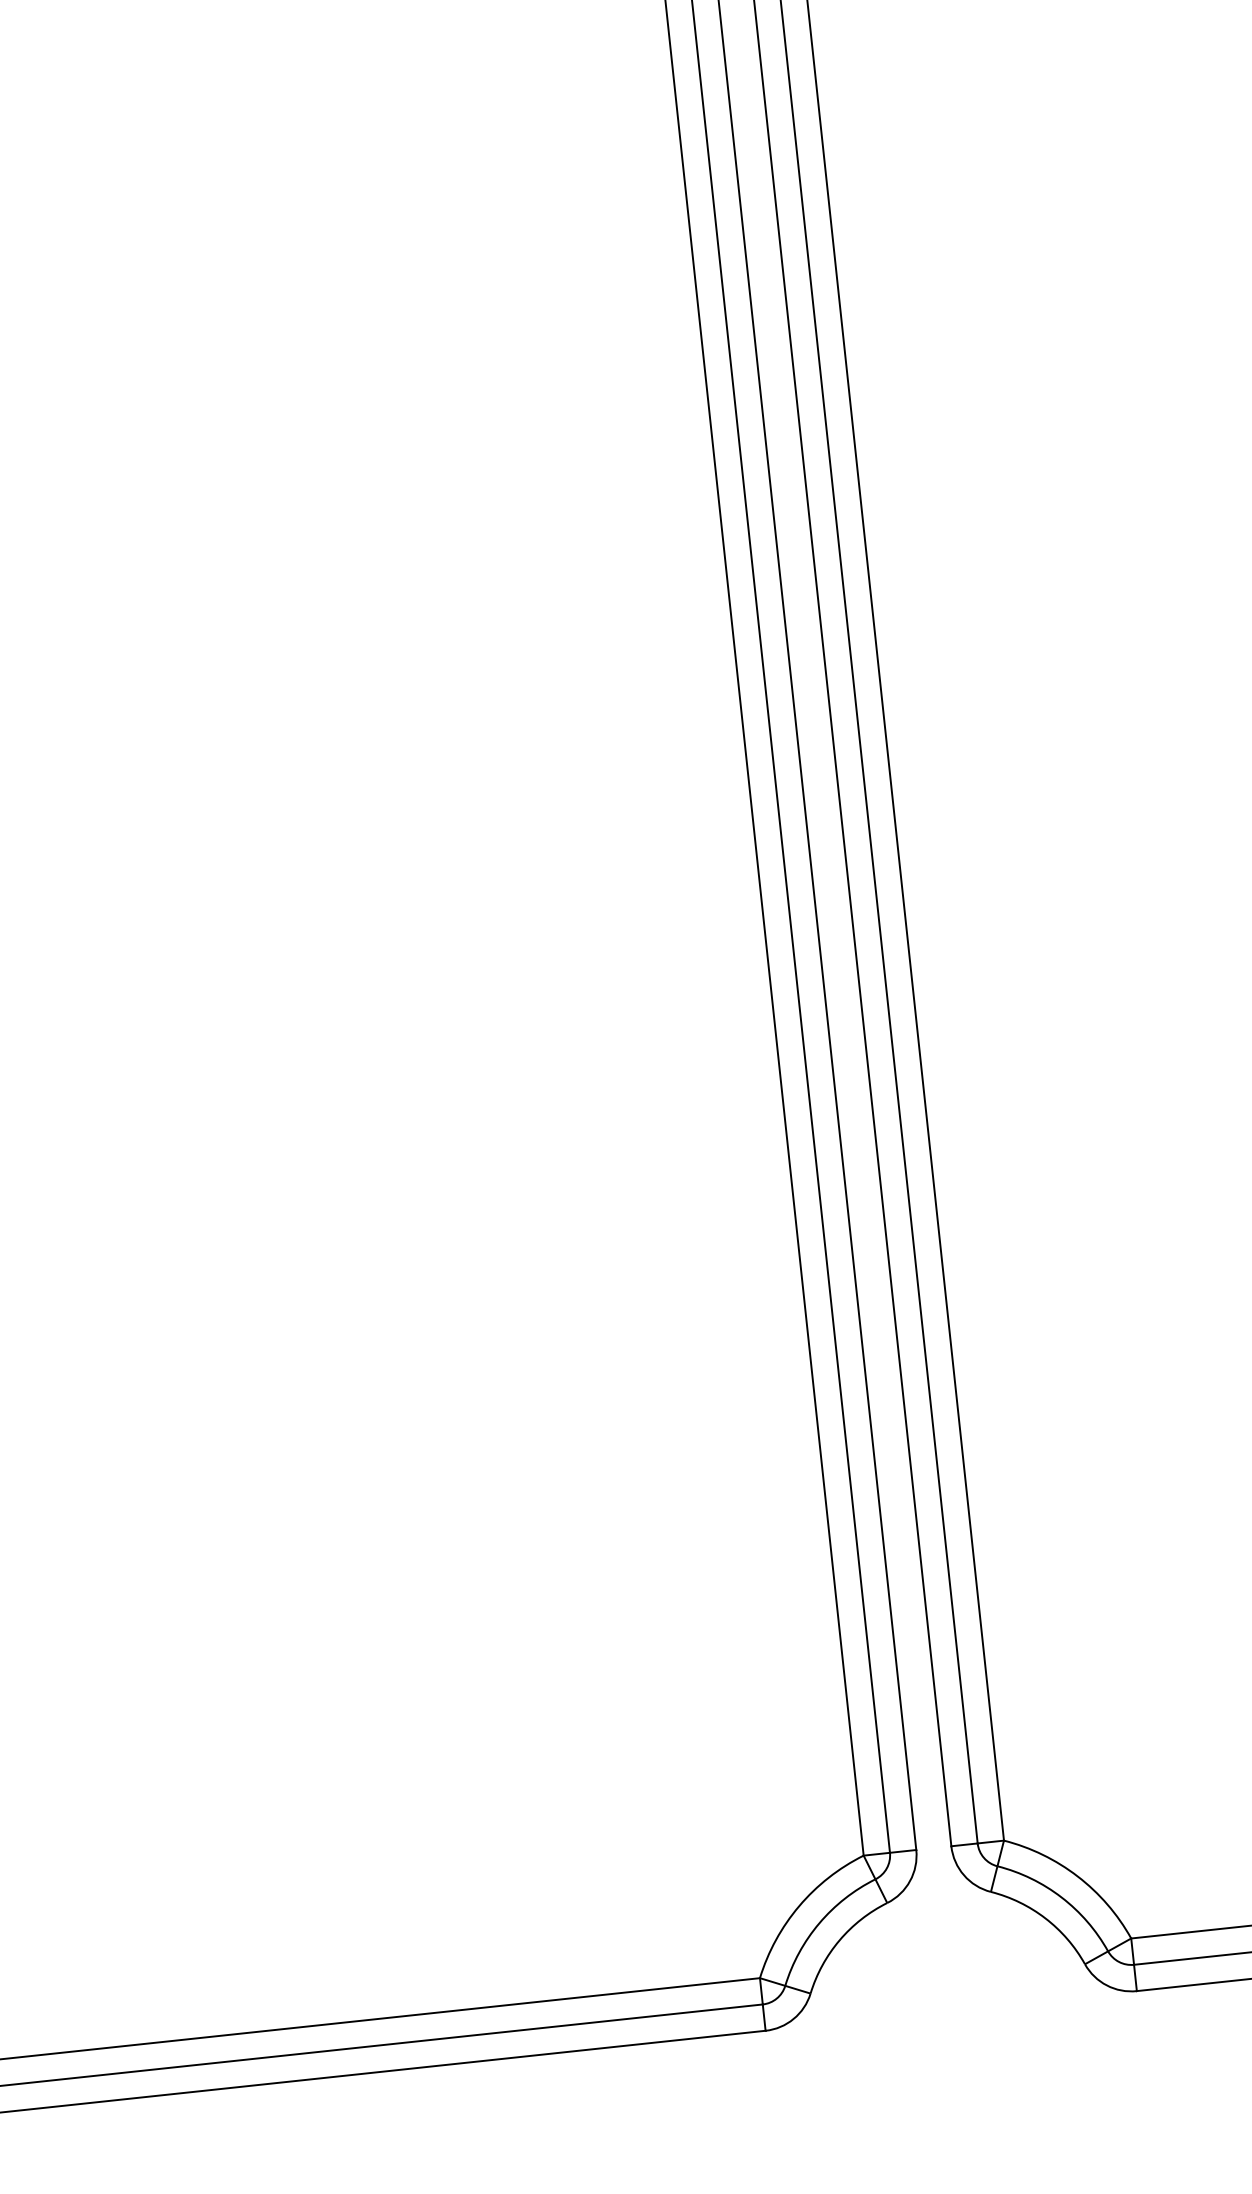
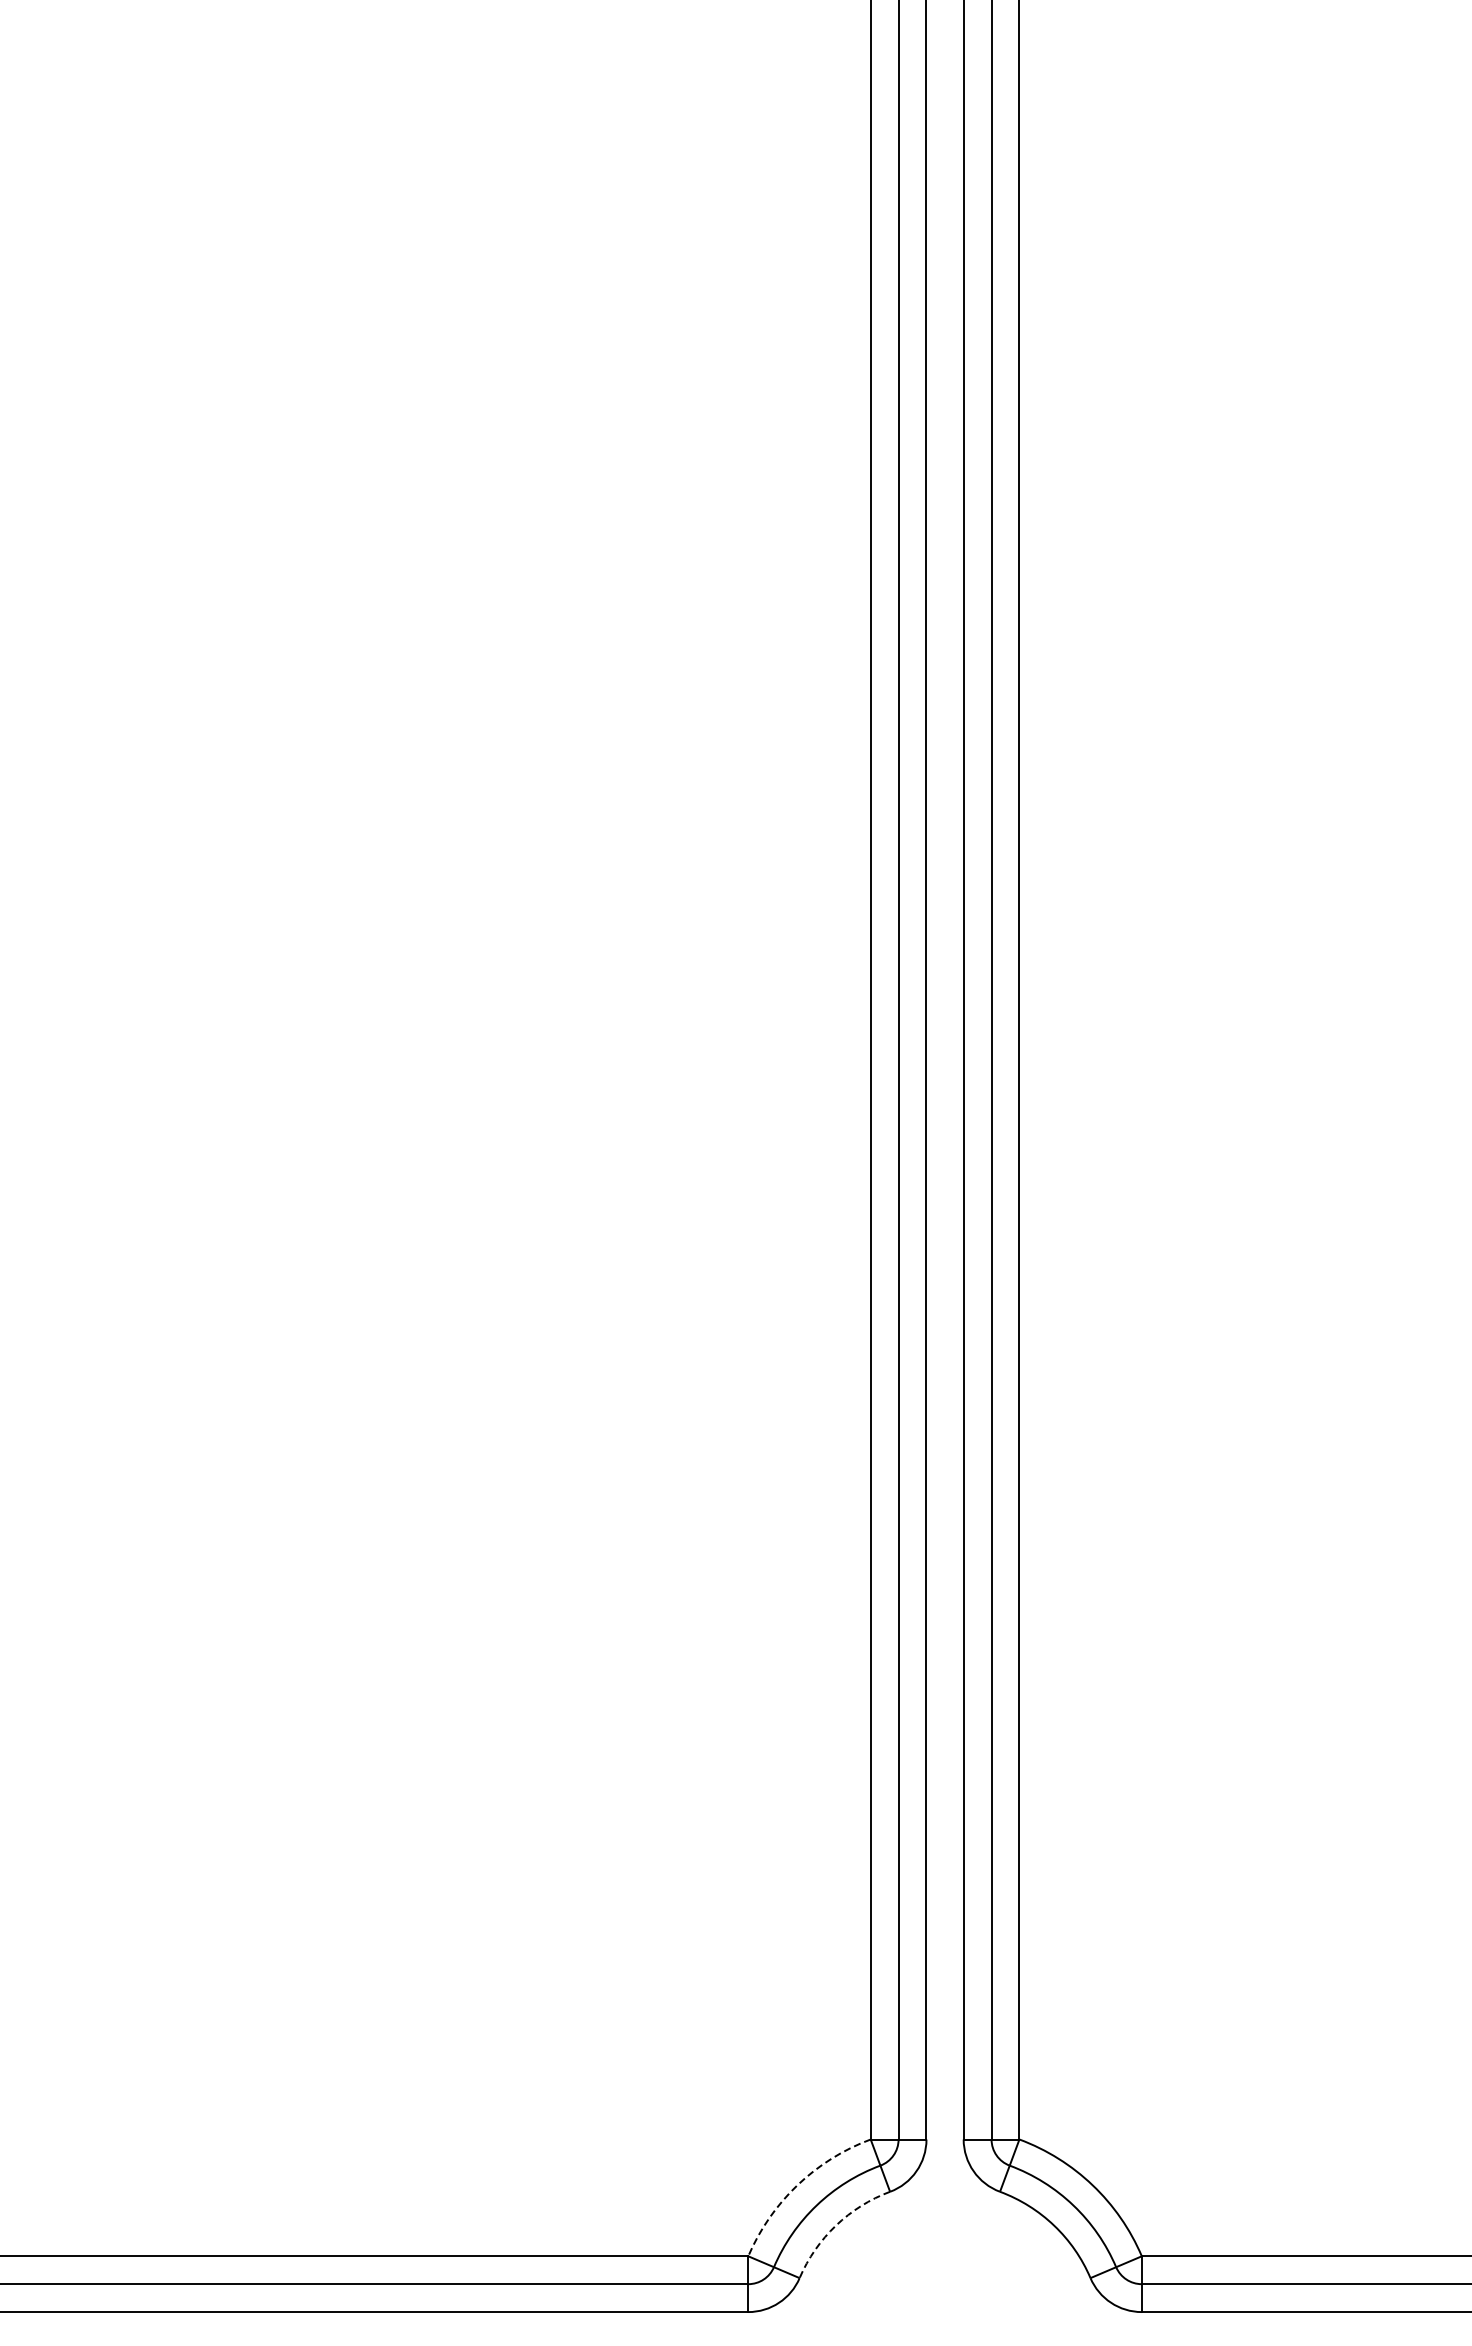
arc: (799, 1906) -> (797, 2185), solid -> dashed
arc: (839, 1940) -> (835, 2225), solid -> dashed

